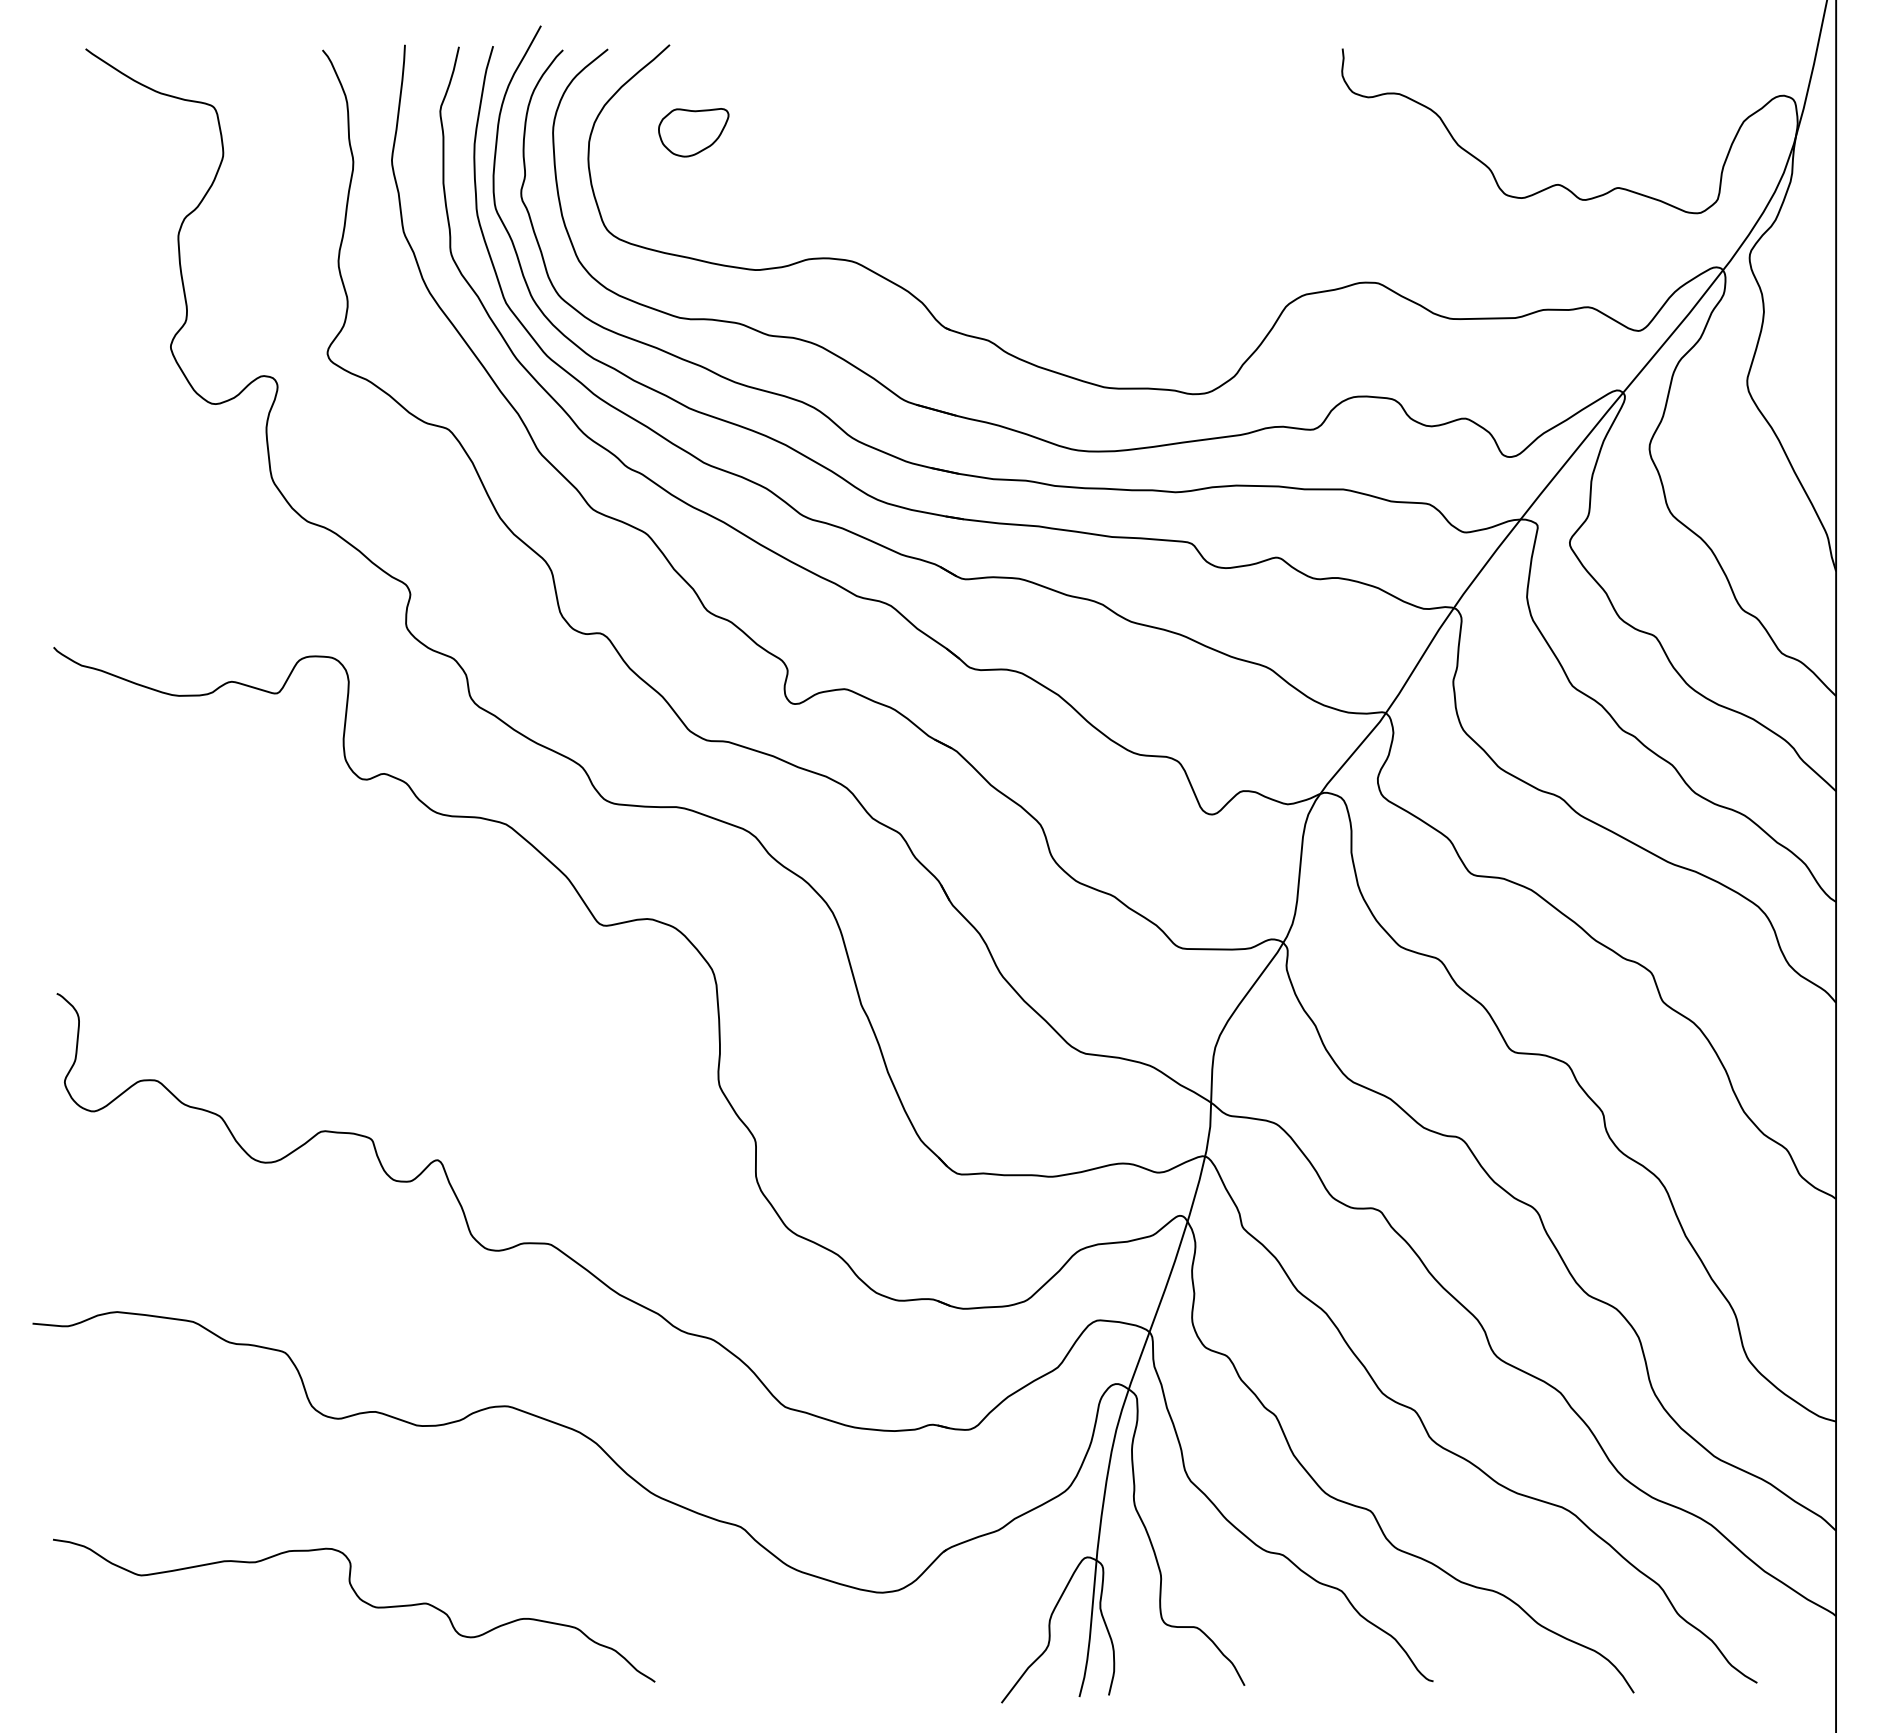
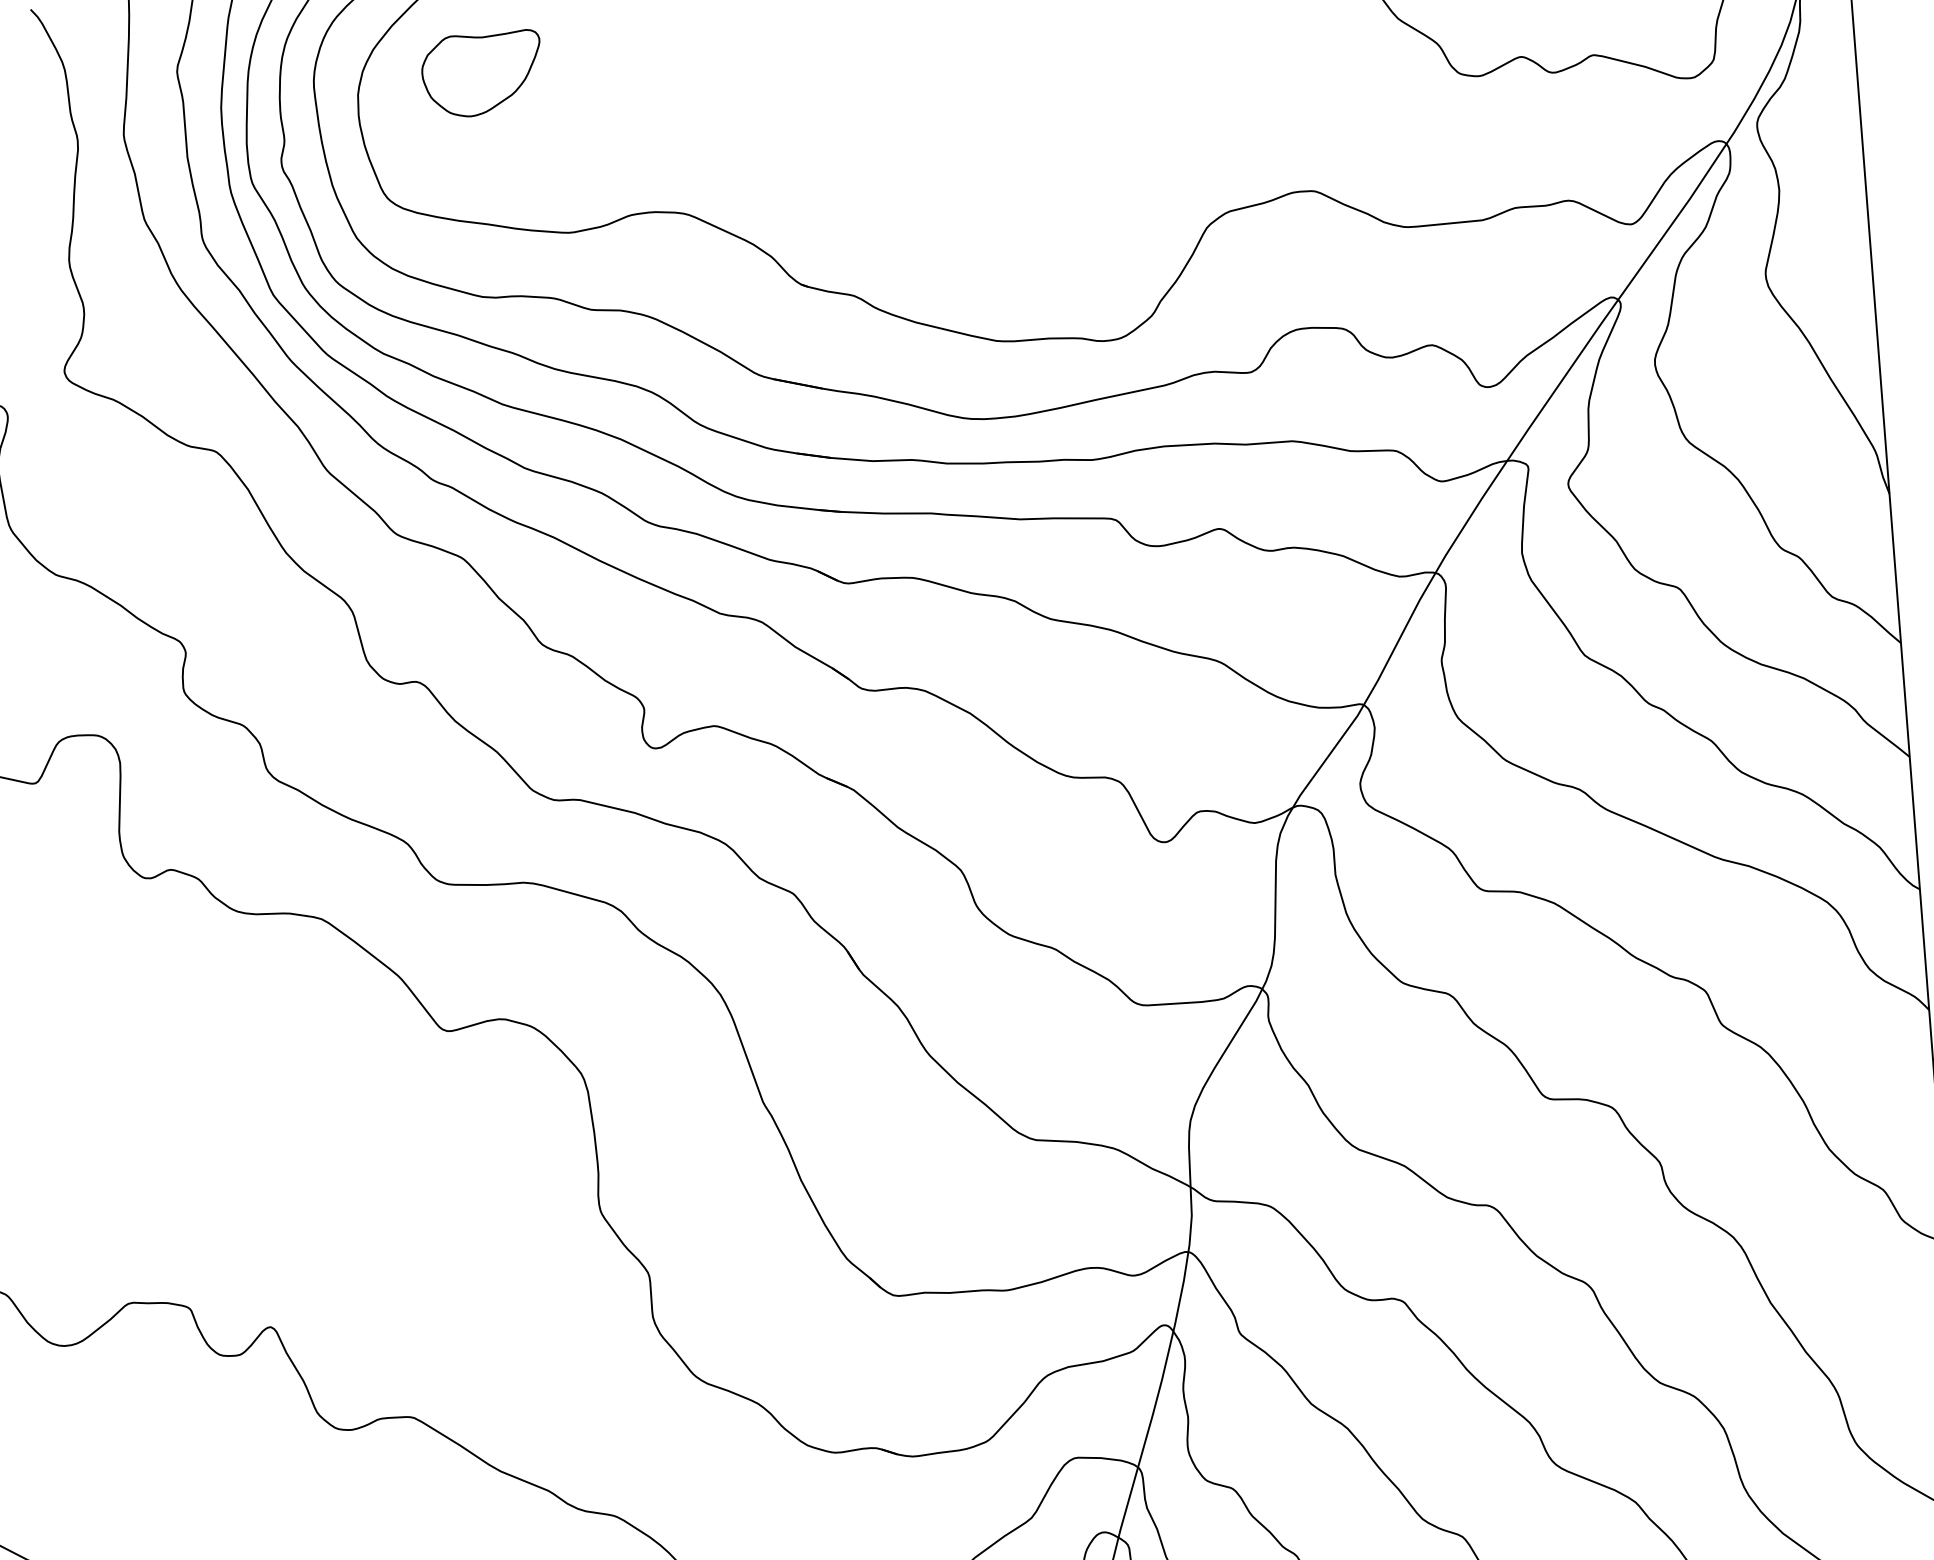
part: (693, 132) -> (481, 73), size x1.43

